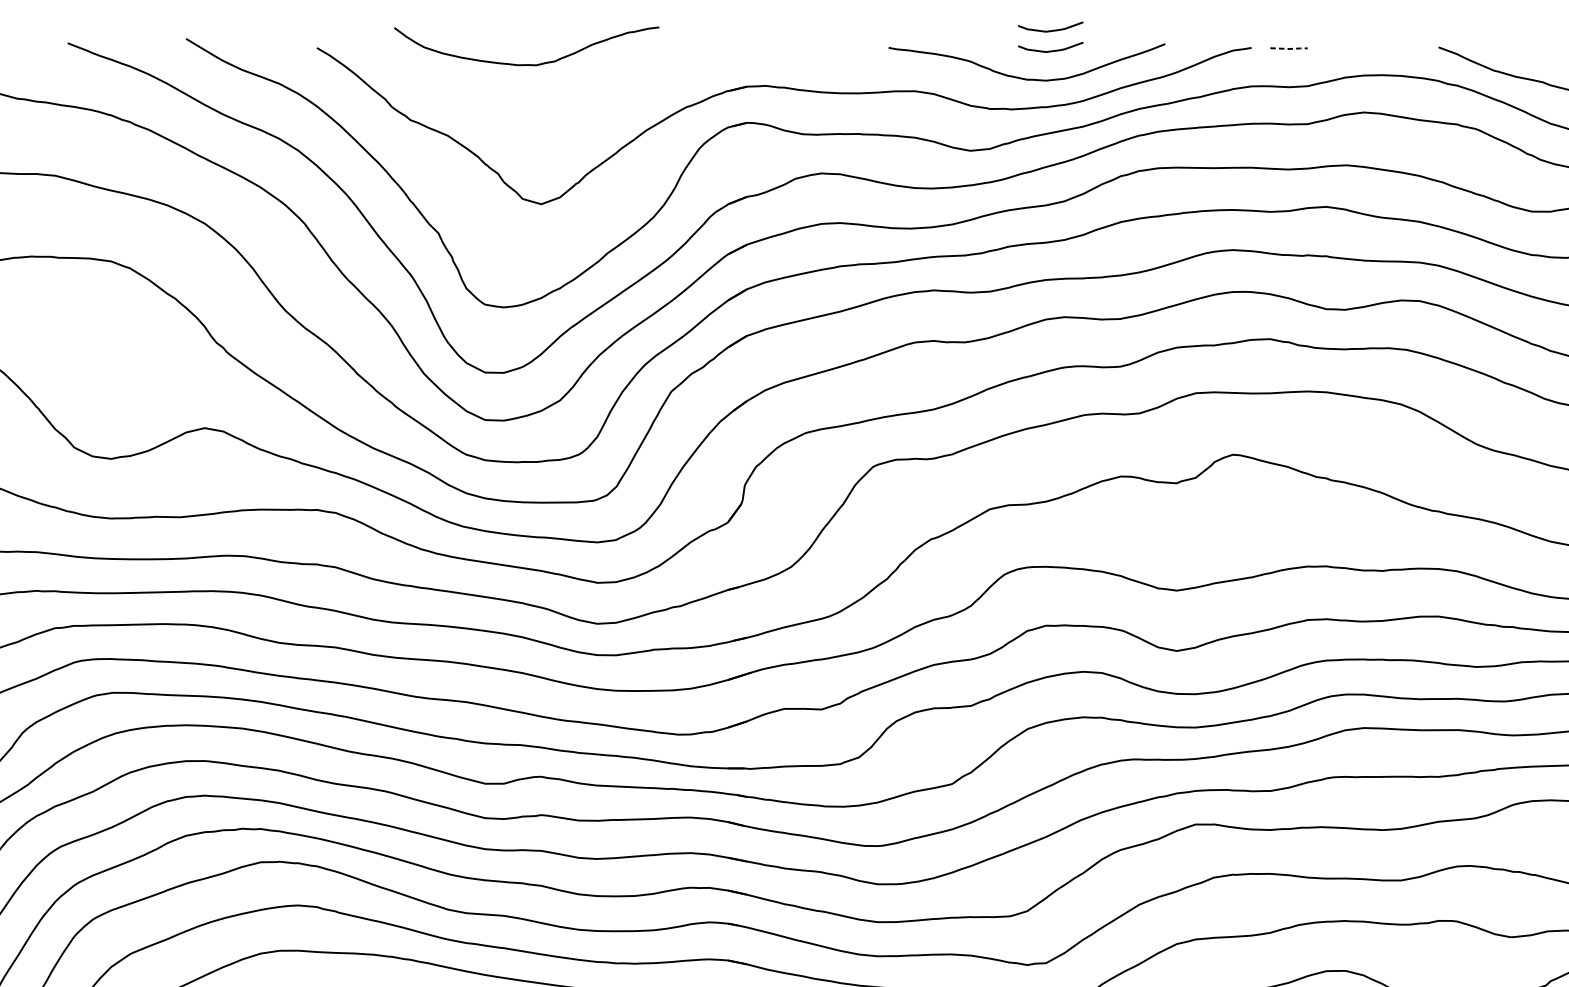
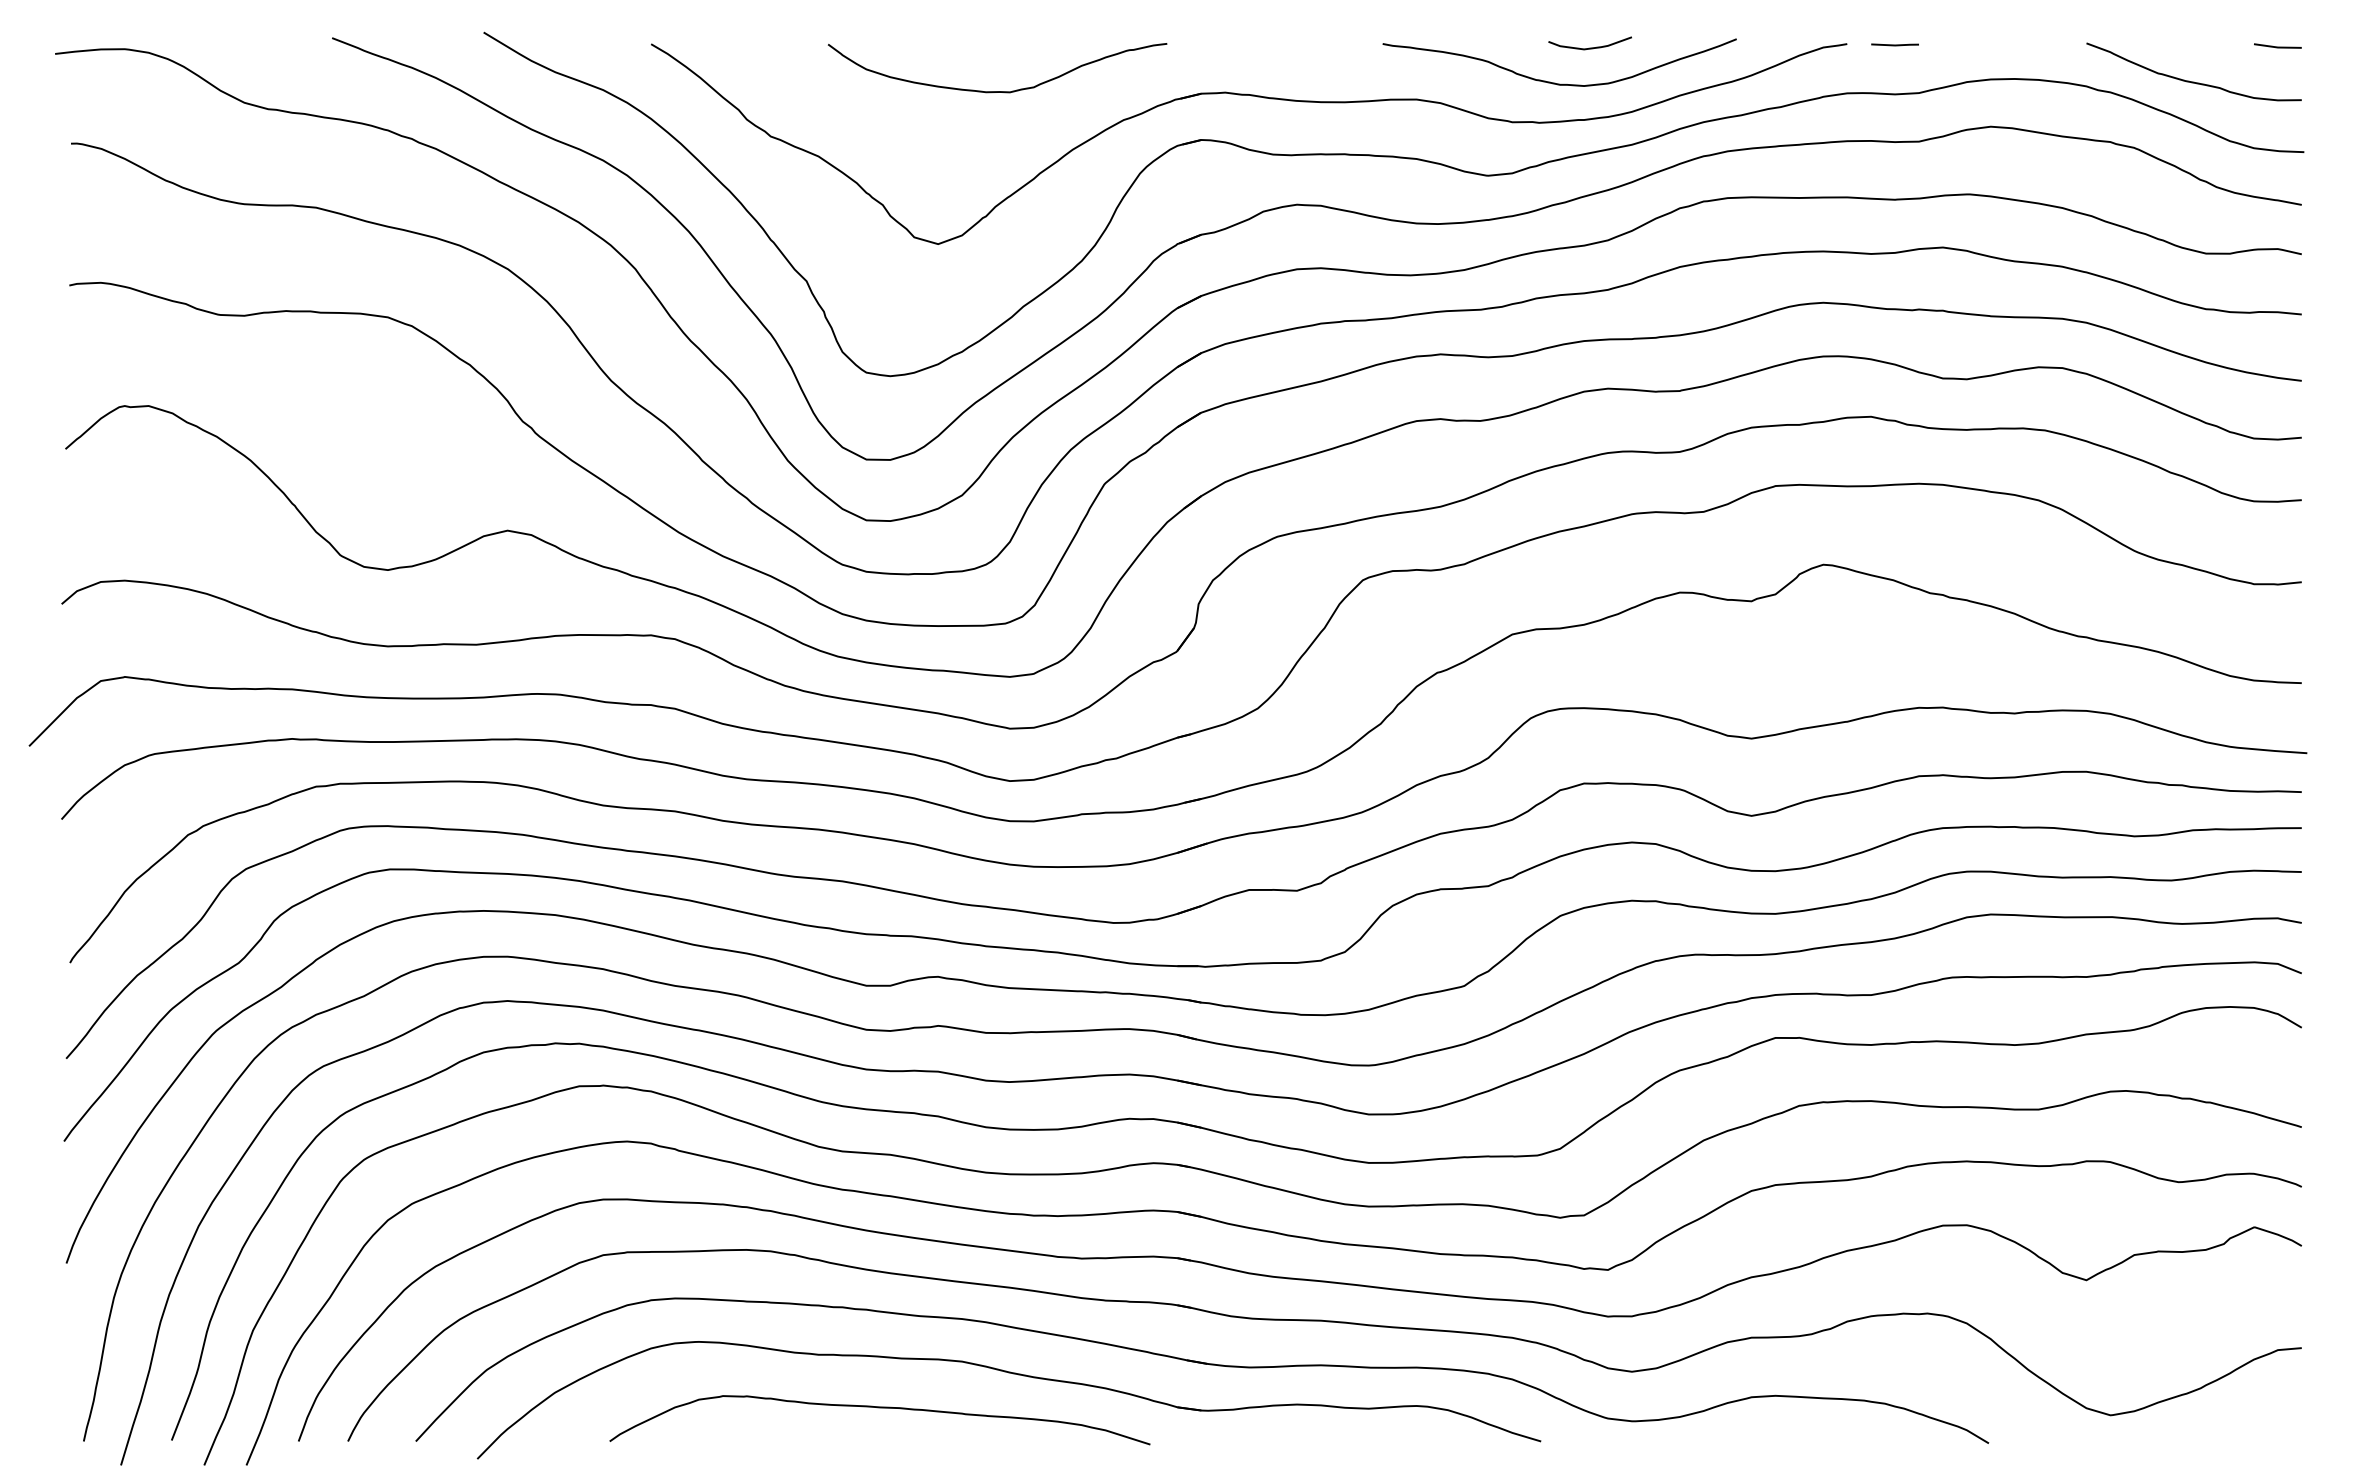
curve: (1050, 30) -> (1589, 21), removed
line: (1290, 49) -> (1896, 45), dashed -> solid
curve: (526, 64) -> (997, 91), moved

